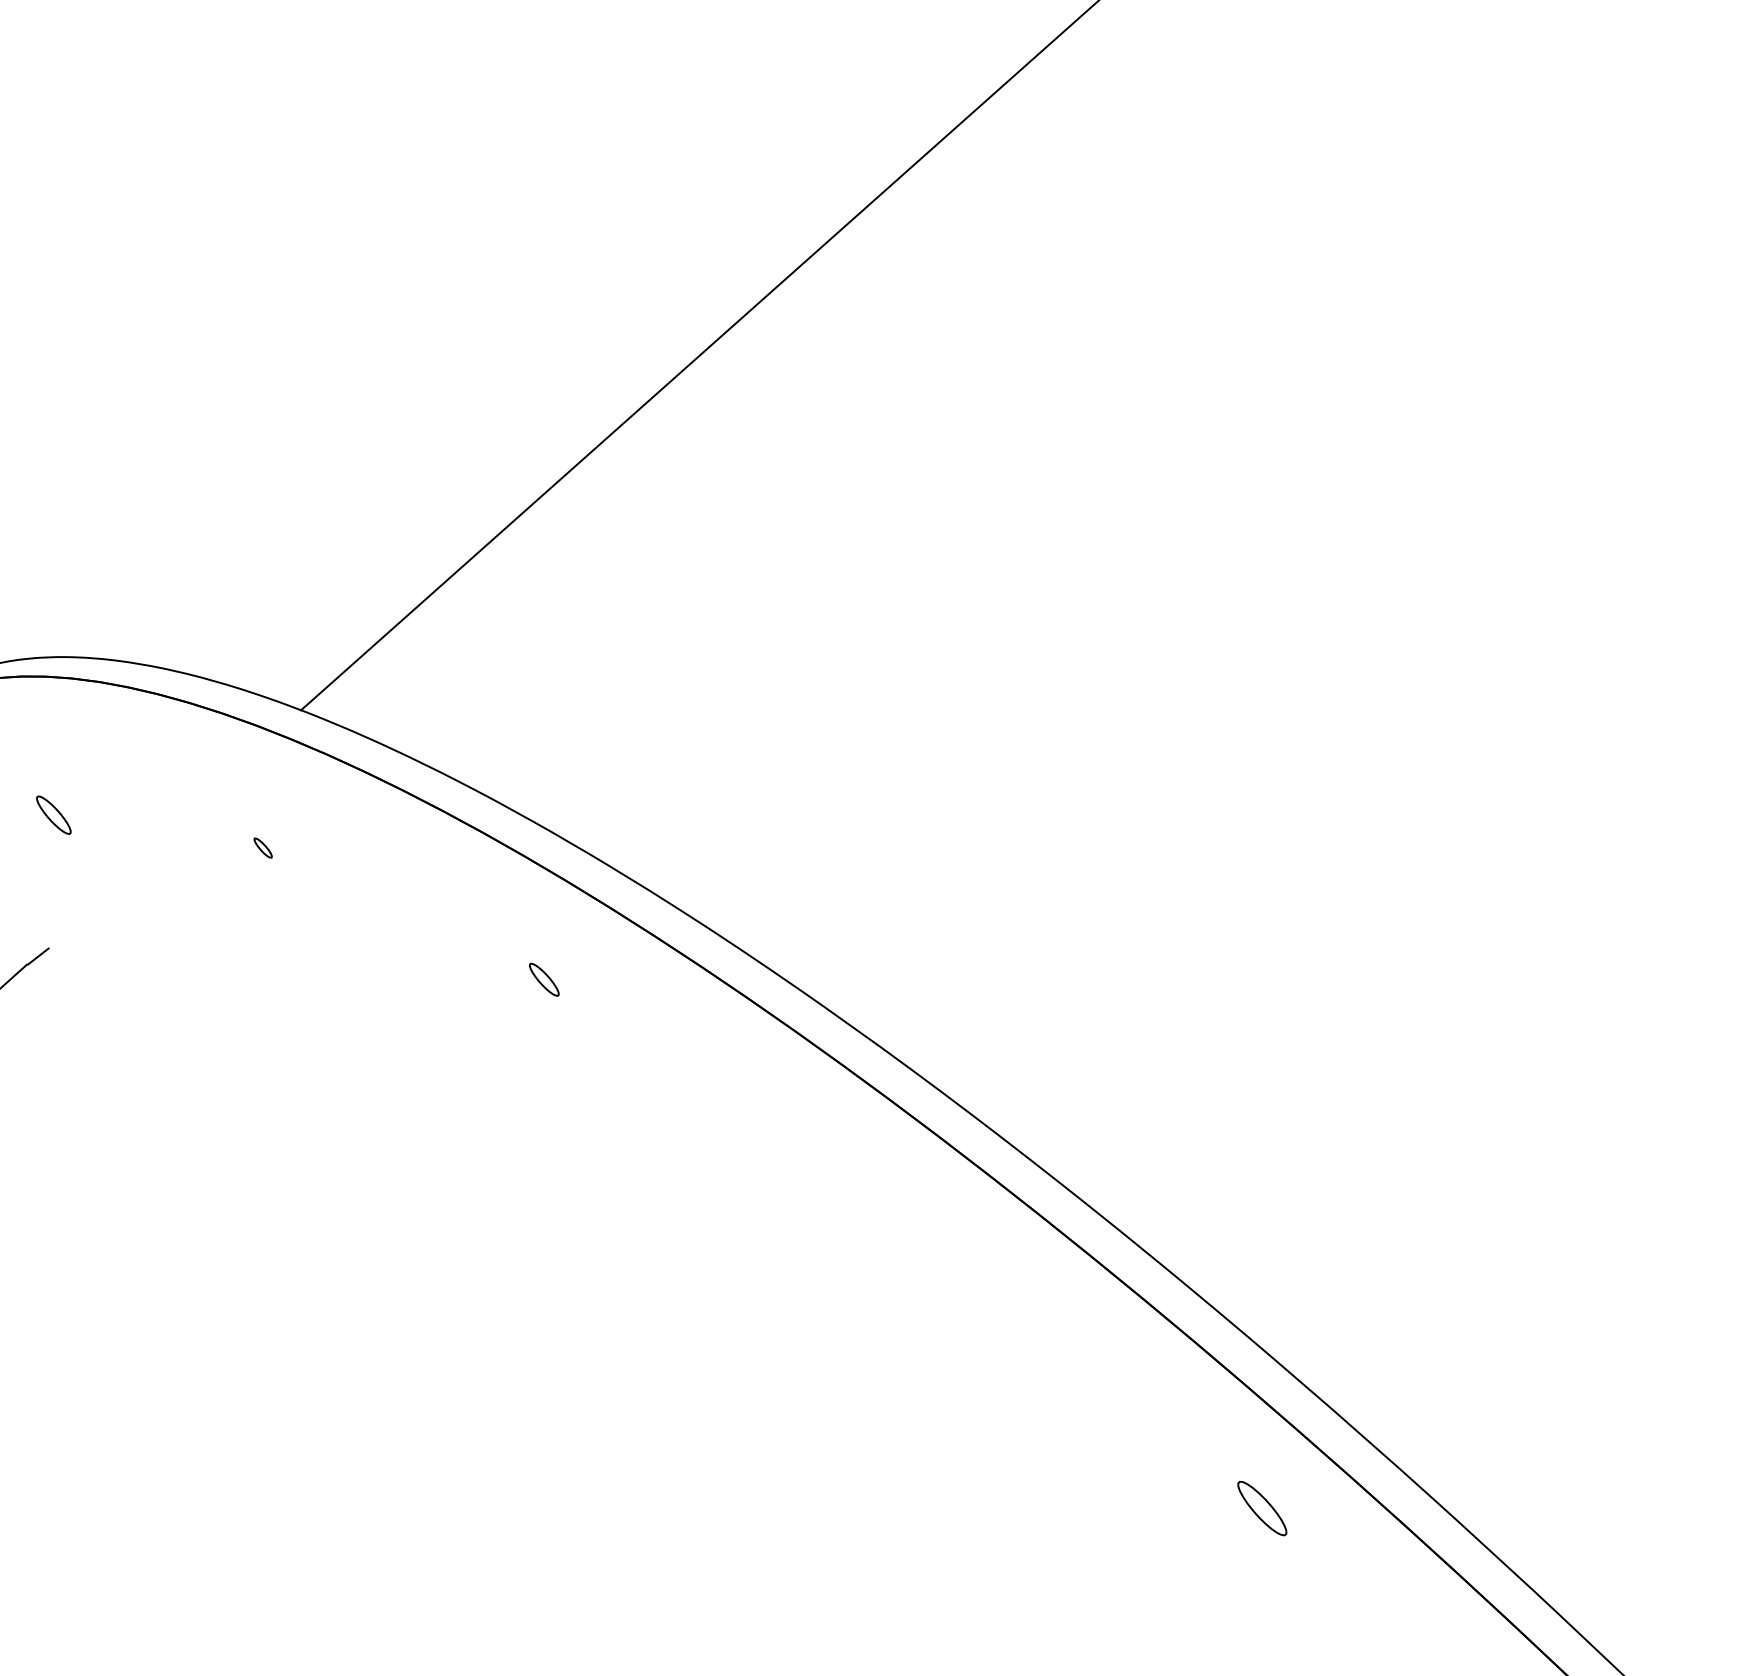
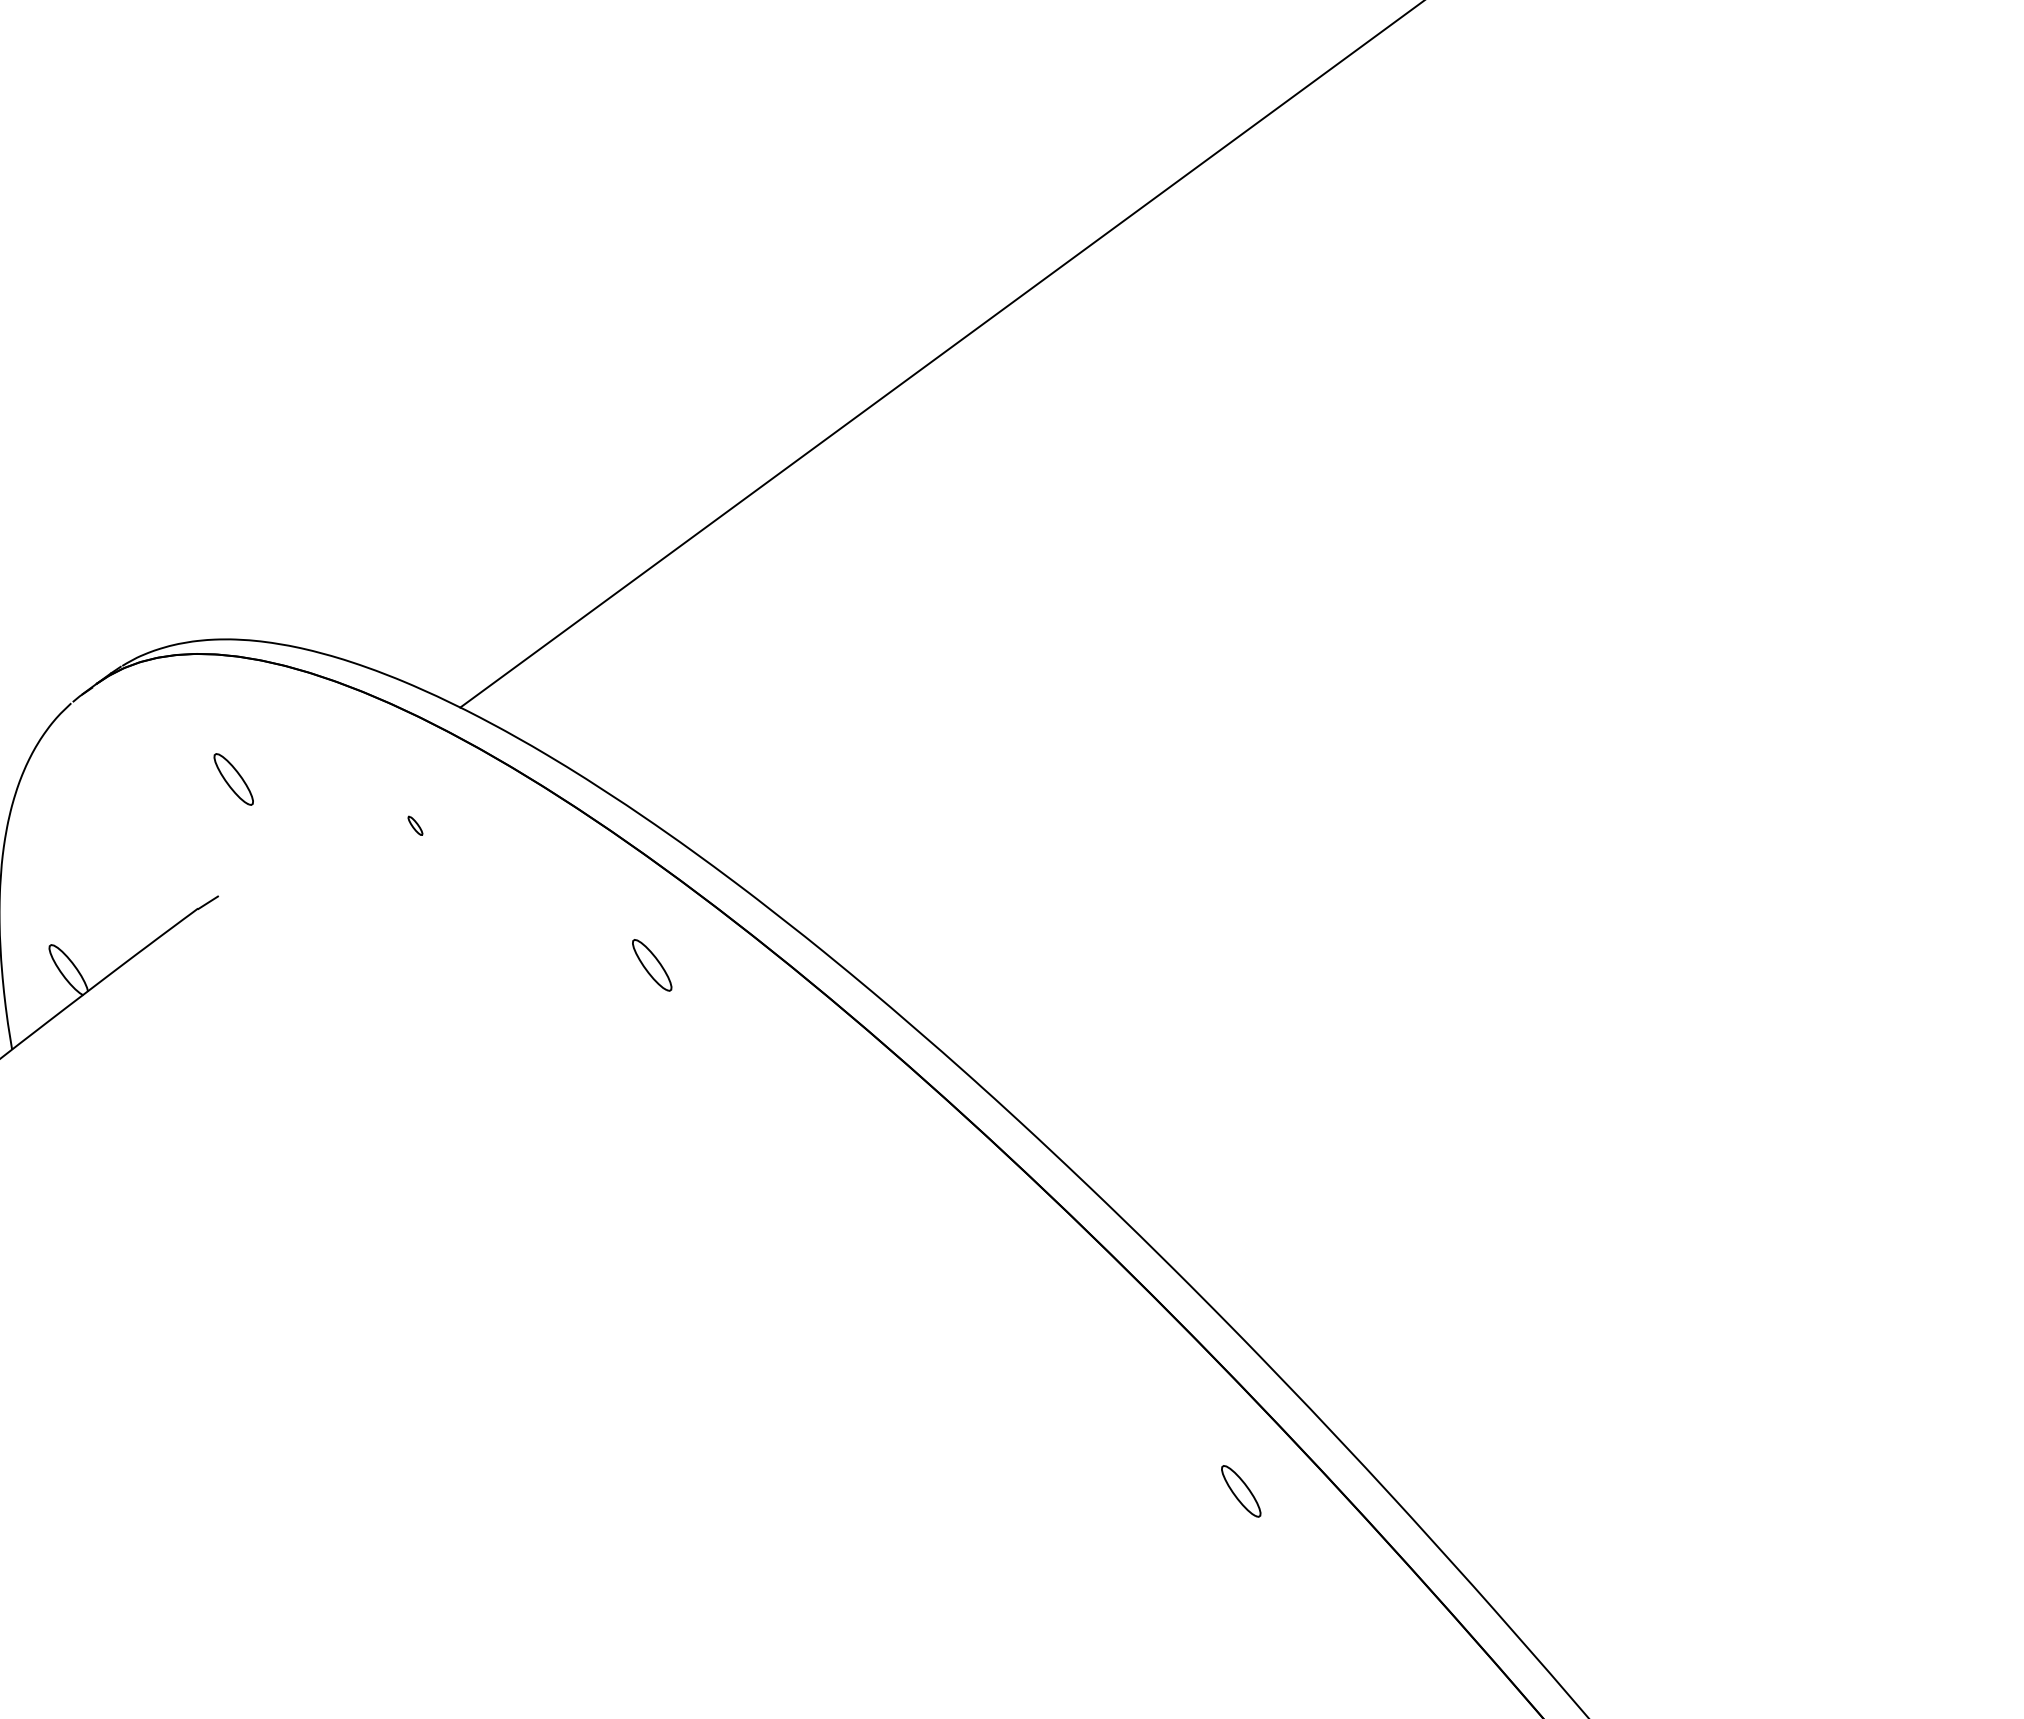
part: (53, 815) -> (233, 779), size x1.43
part: (544, 979) -> (652, 965), size x1.67

